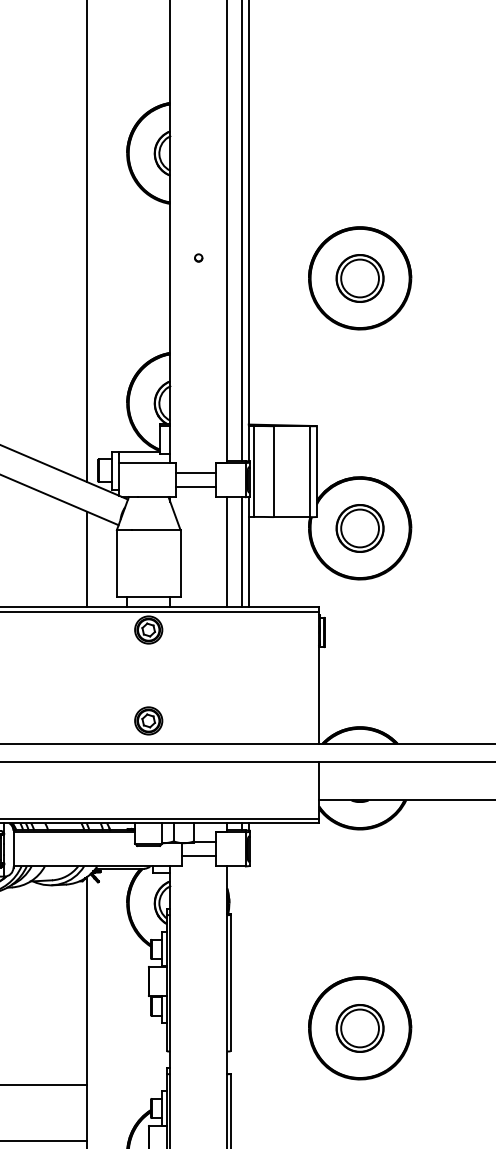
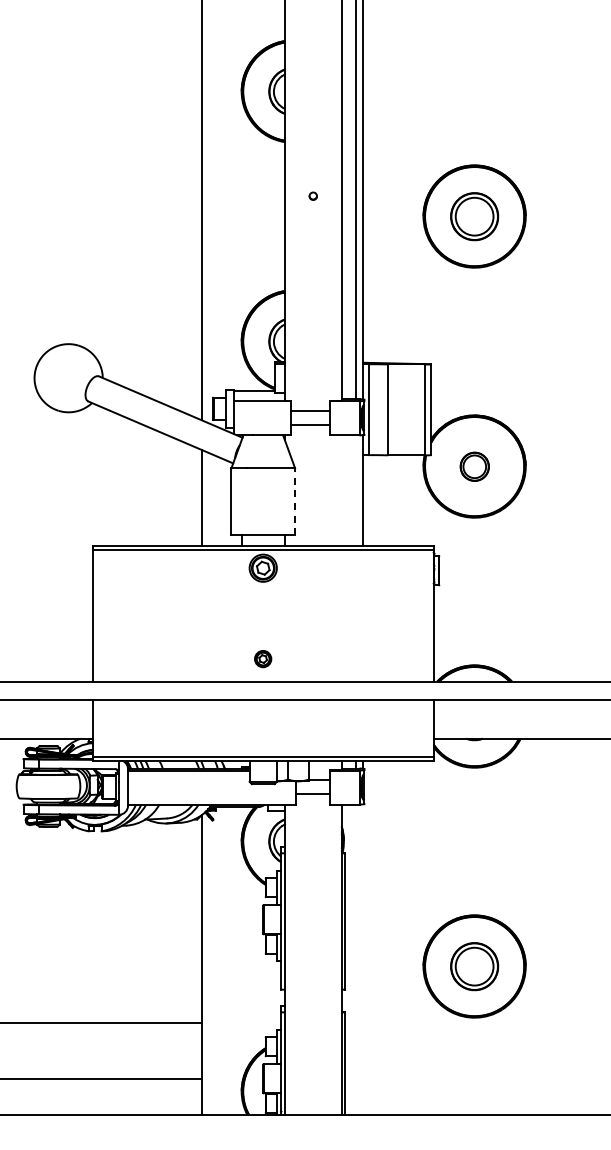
part: (359, 528) -> (474, 466), size x0.6
line: (226, 552) -> (341, 490), removed
line: (241, 552) -> (356, 490), removed
line: (180, 563) -> (295, 501), solid -> dashed
part: (147, 720) -> (262, 658), size x0.6

